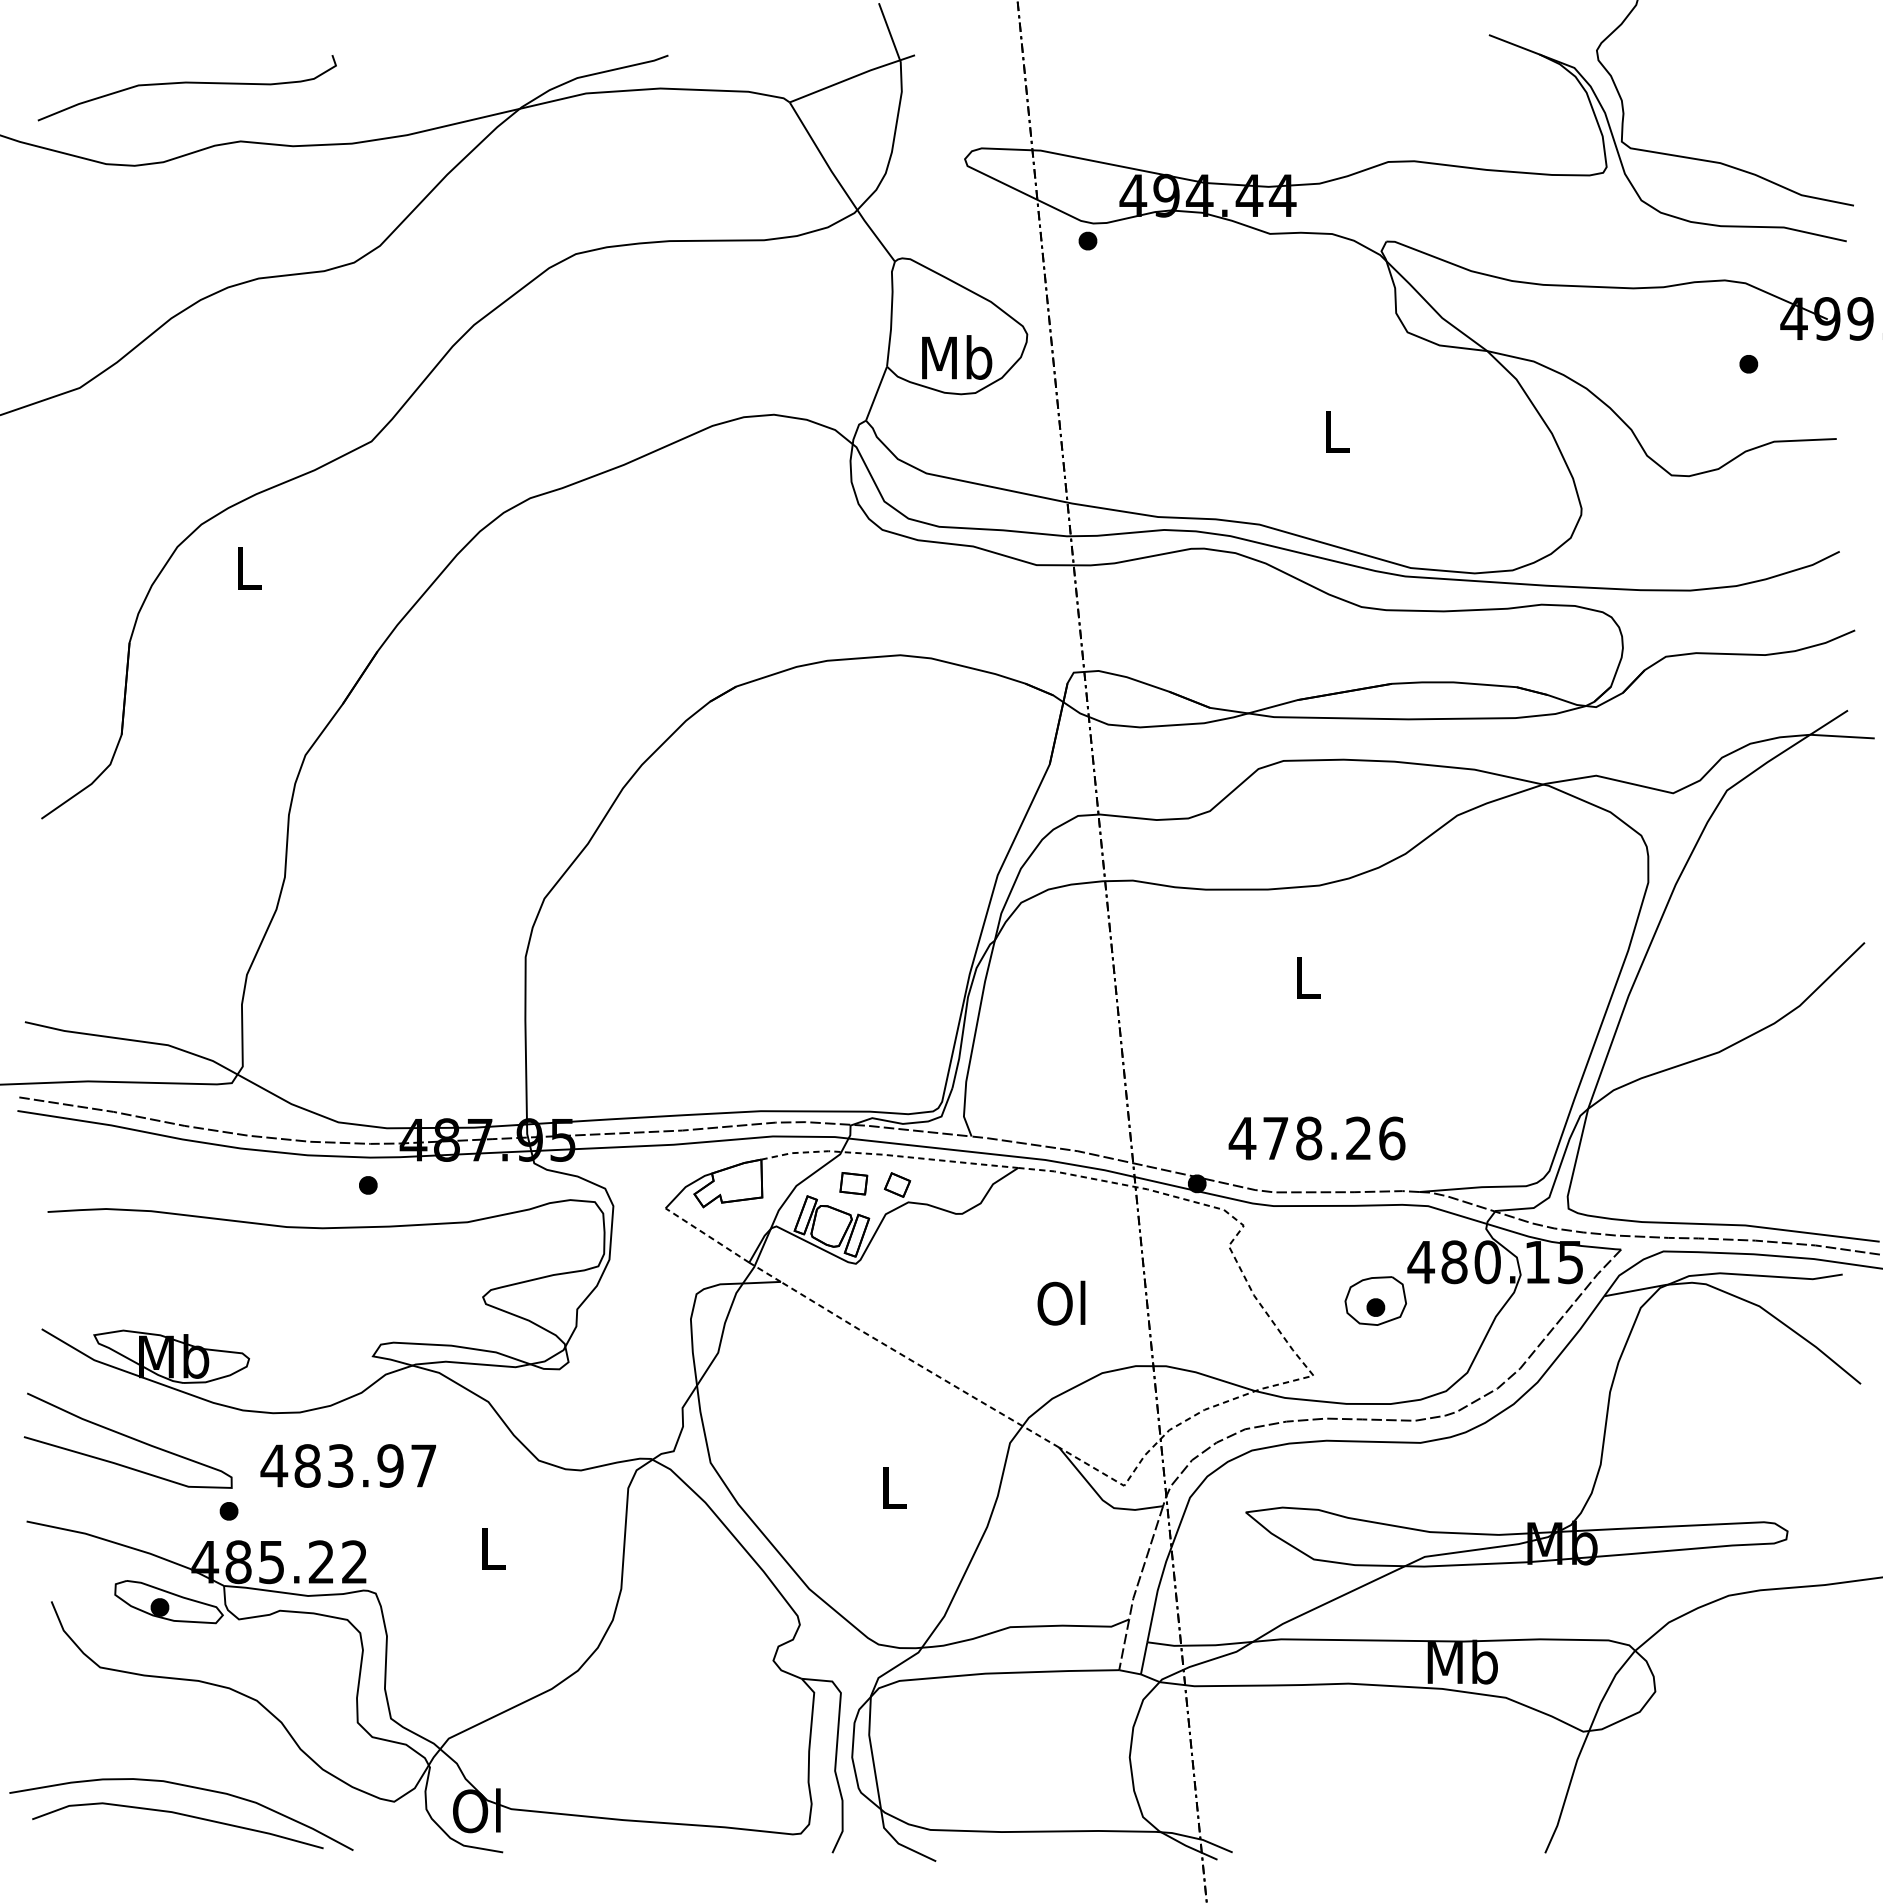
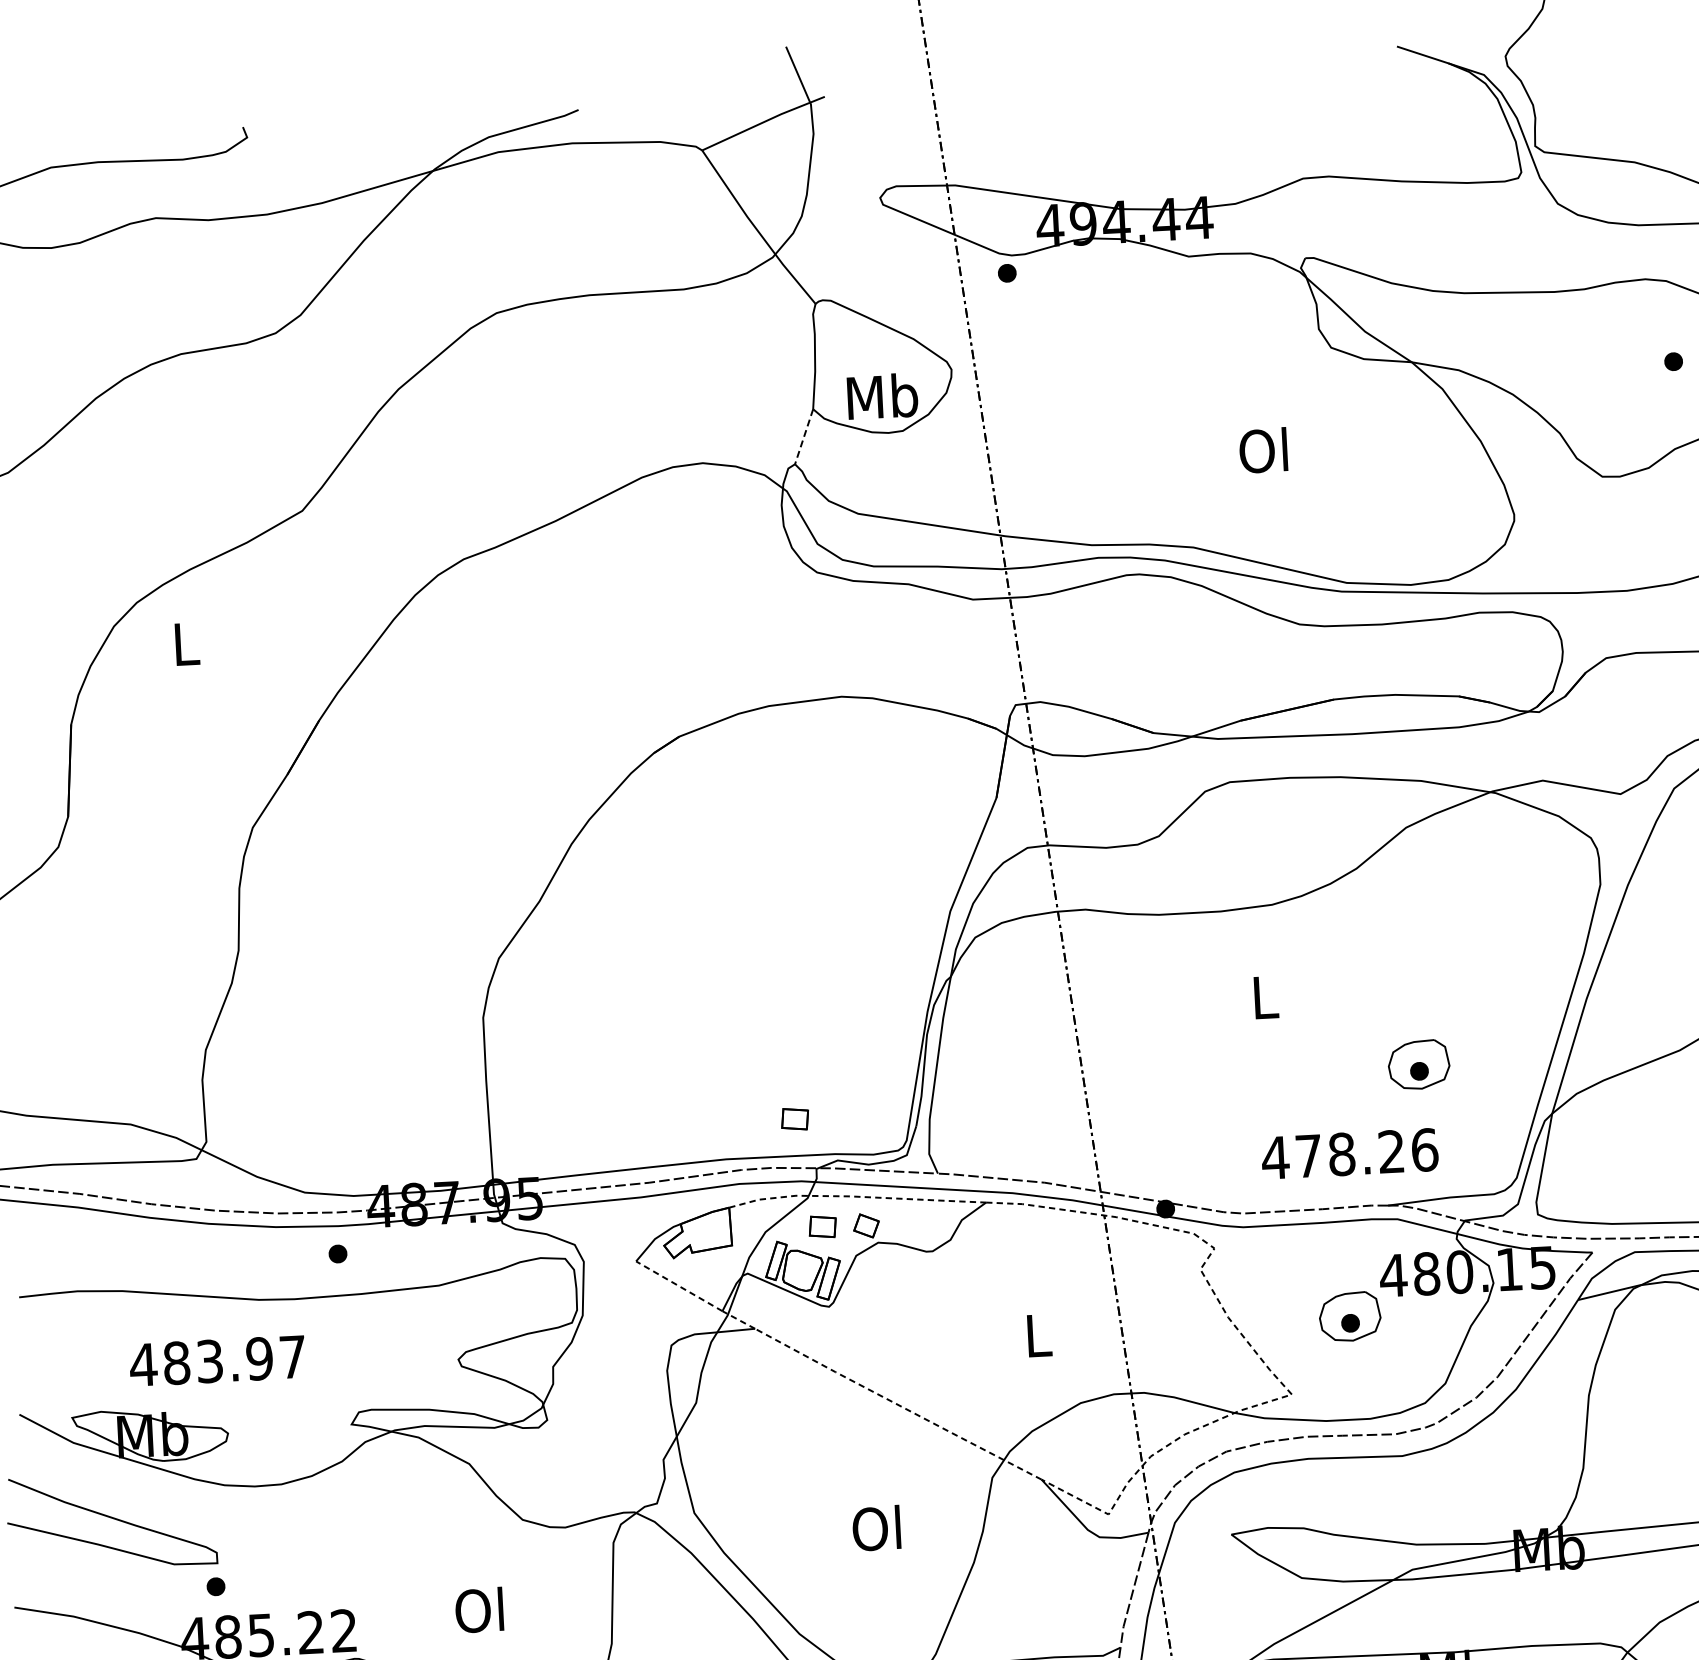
line: (876, 393) -> (804, 436), solid -> dashed
text: (1334, 431) -> (1263, 450), L -> Ol
part: (1457, 1052) -> (1418, 1064), added
part: (831, 1074) -> (794, 1119), added
text: (1316, 1138) -> (1349, 1154), moved
text: (1061, 1302) -> (1036, 1334), Ol -> L
text: (347, 1465) -> (216, 1360), moved
text: (891, 1487) -> (876, 1528), L -> Ol
text: (490, 1548) -> (479, 1610), L -> Ol

